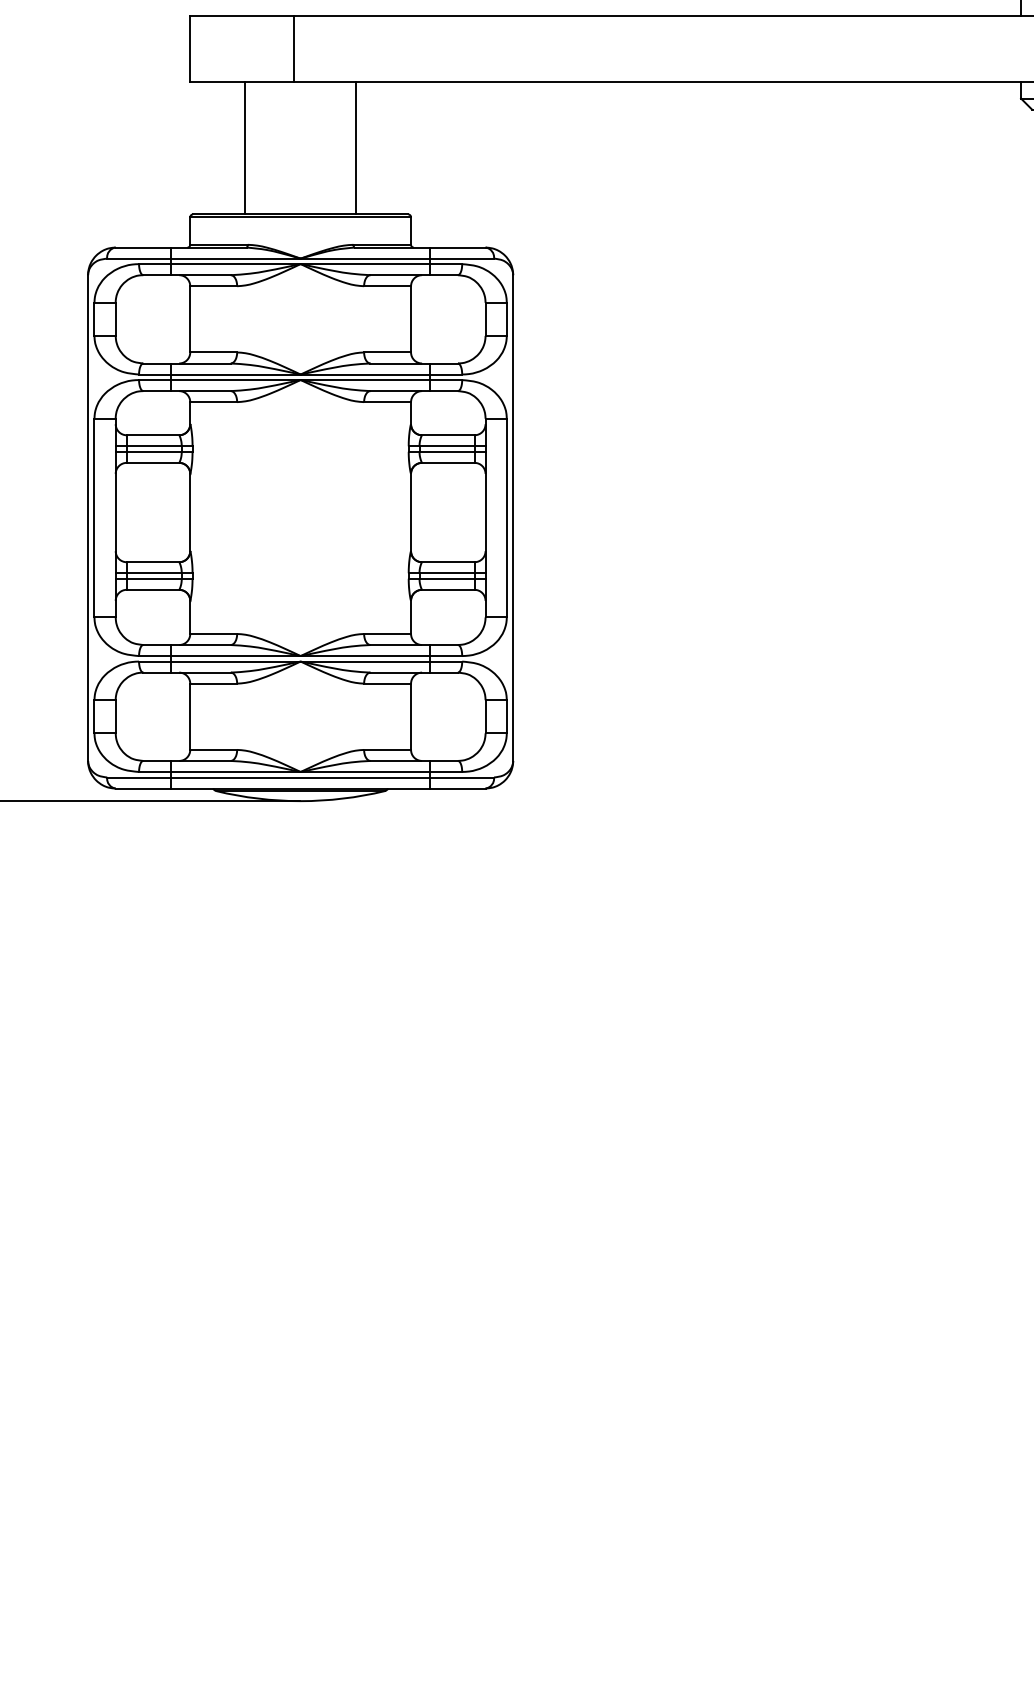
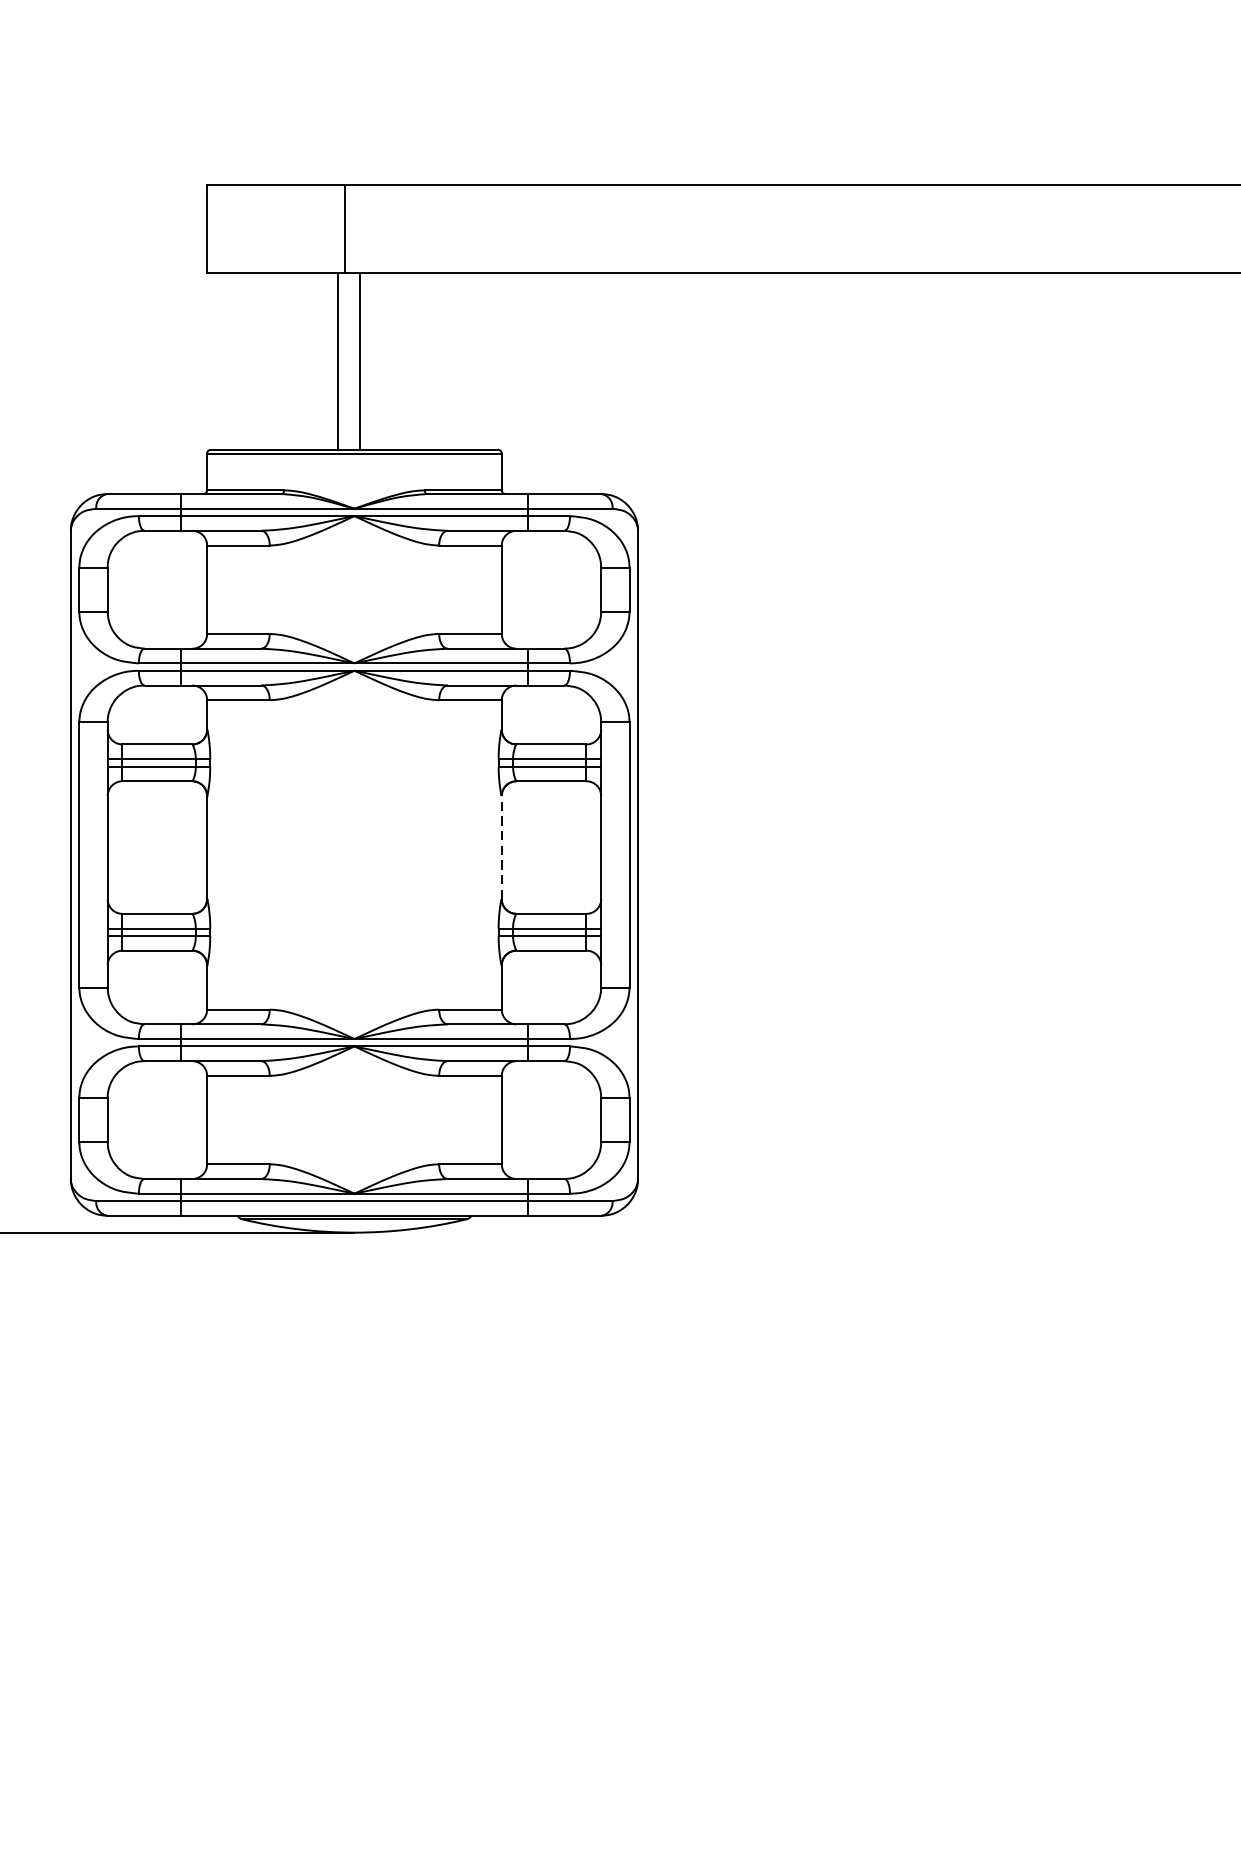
line: (245, 147) -> (338, 360), moved
line: (355, 147) -> (359, 360), moved
line: (411, 512) -> (502, 847), solid -> dashed

